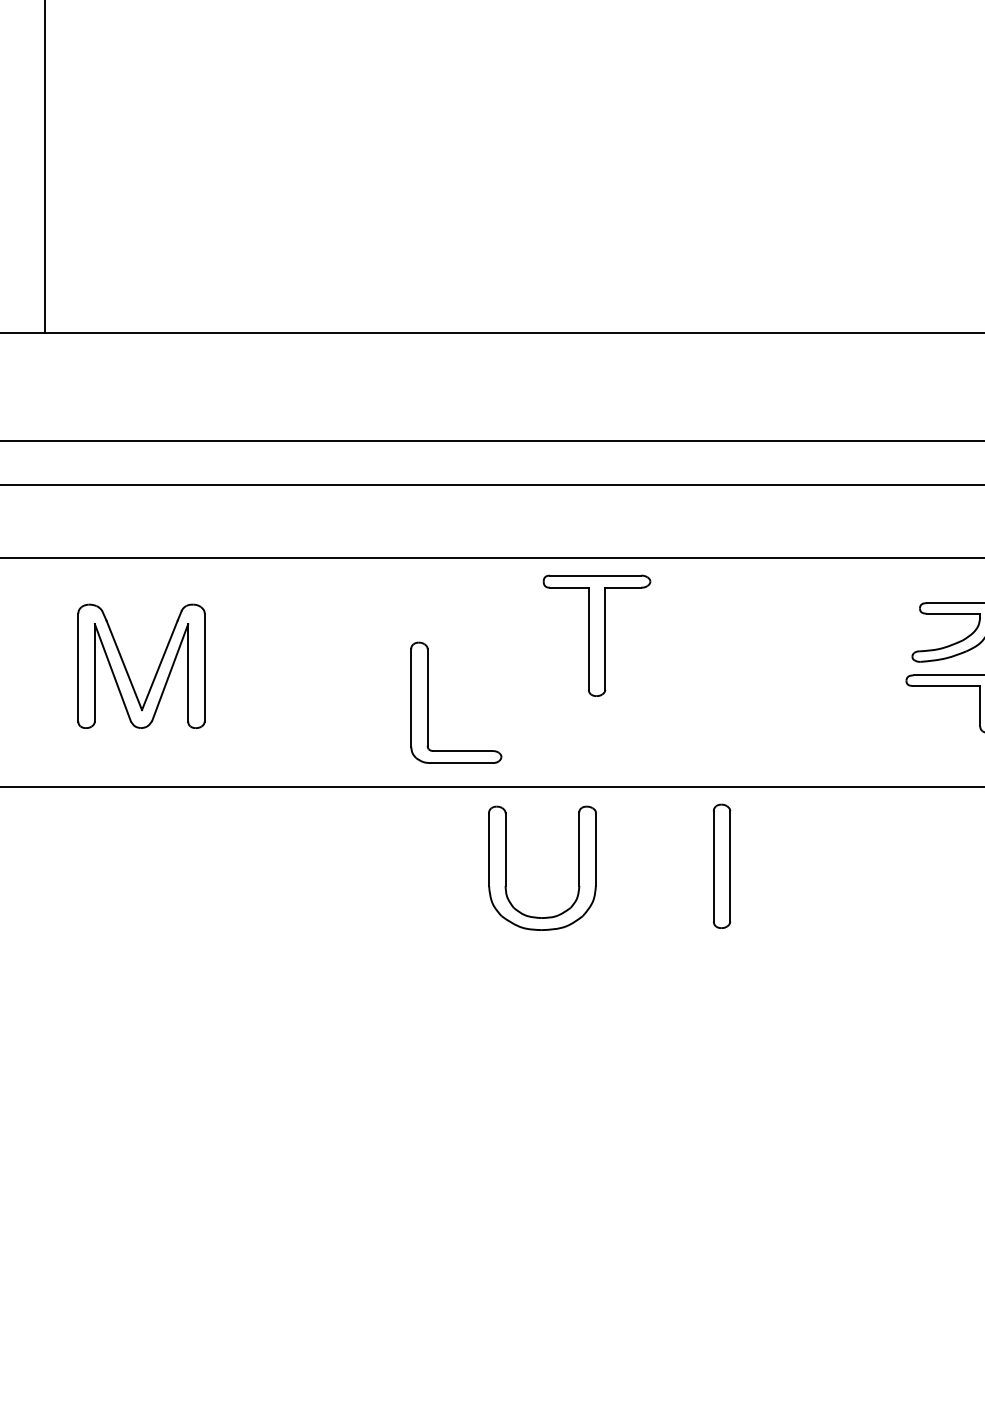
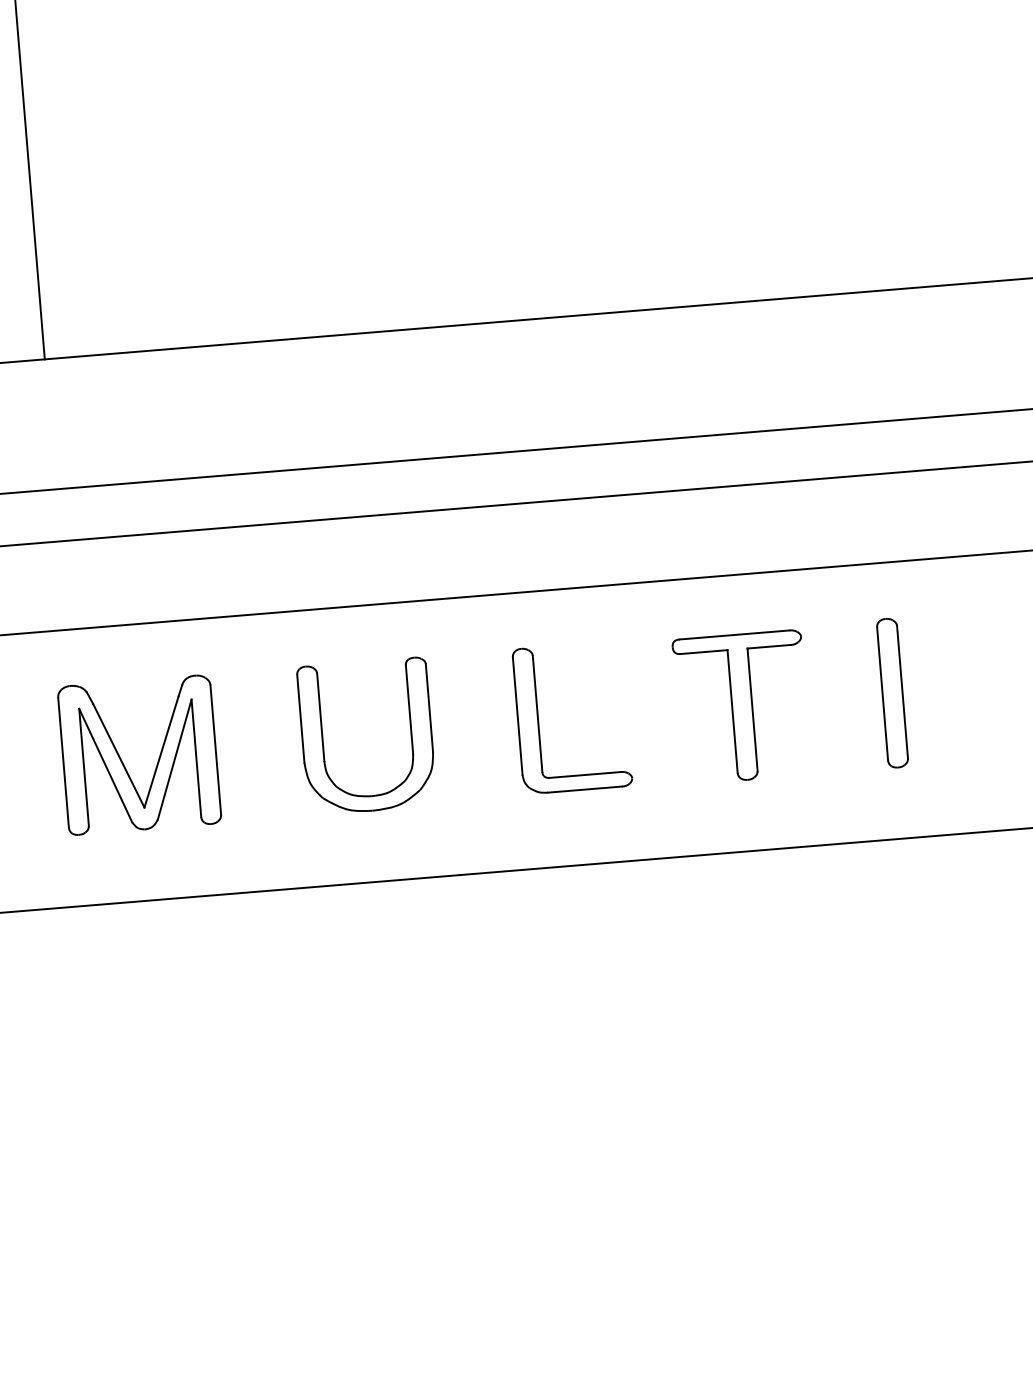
part: (596, 635) -> (741, 706), moved
part: (128, 672) -> (124, 763), moved
part: (428, 702) -> (539, 719), moved
part: (721, 865) -> (891, 692), moved
part: (506, 867) -> (323, 738), moved

